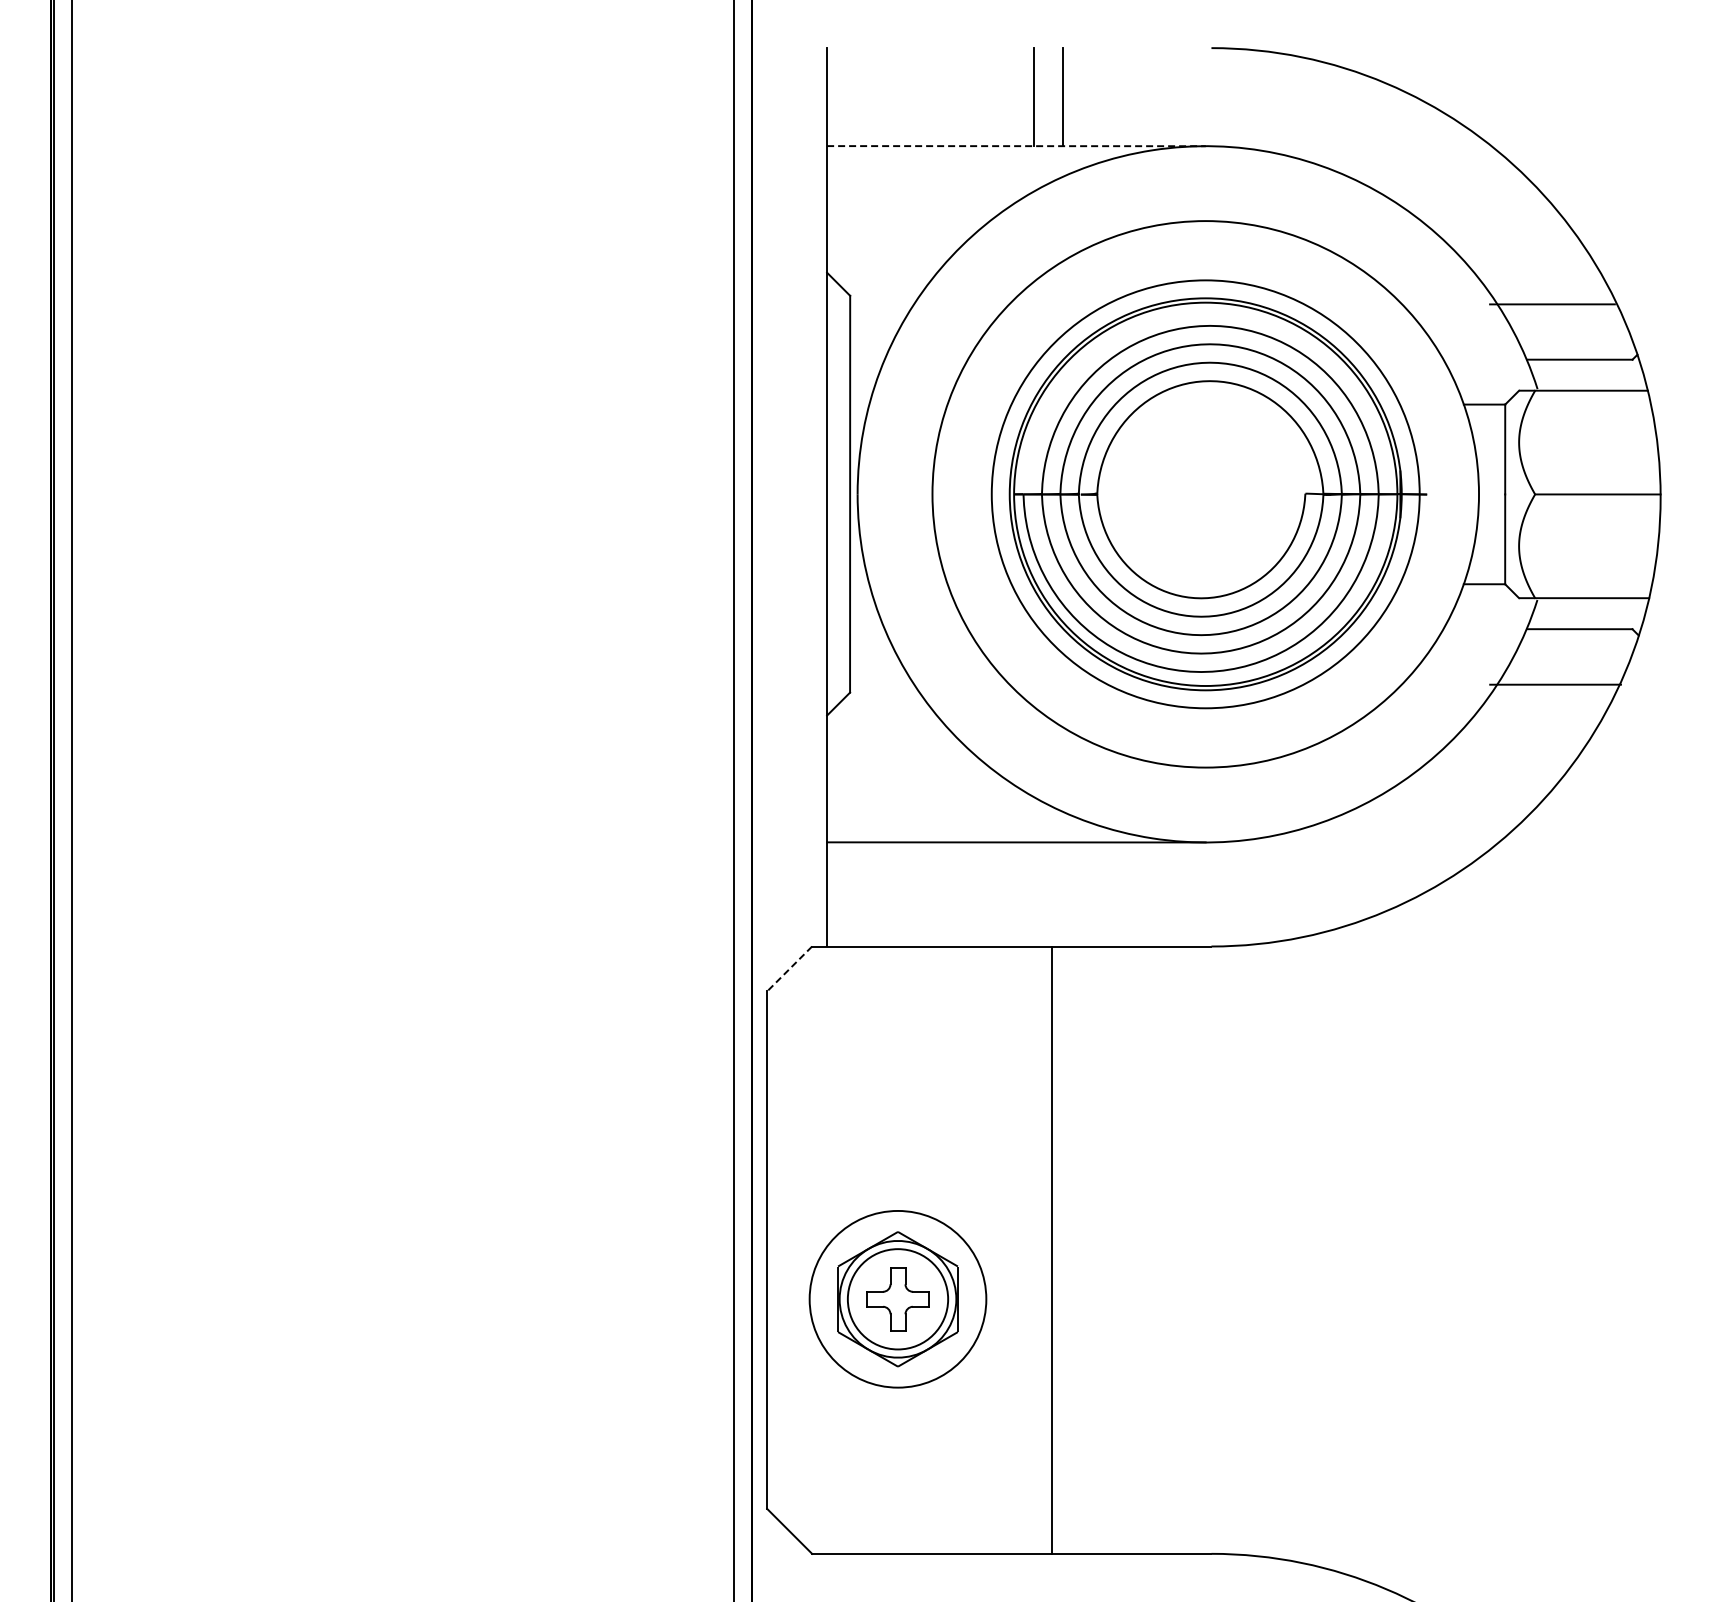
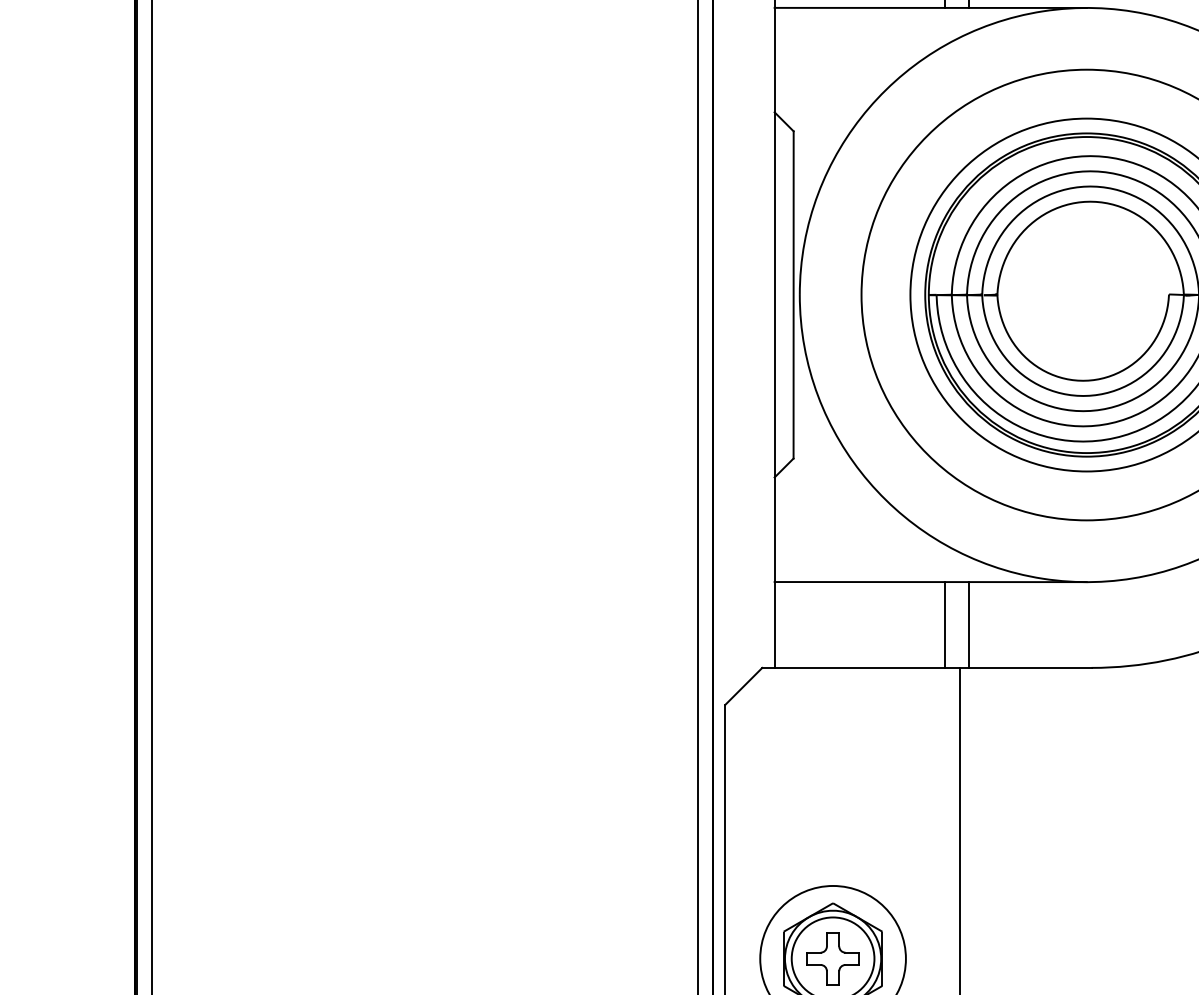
line: (1016, 146) -> (930, 8), dashed -> solid
line: (1033, 894) -> (944, 625), added
line: (1062, 894) -> (968, 625), added
line: (789, 968) -> (743, 686), dashed -> solid

